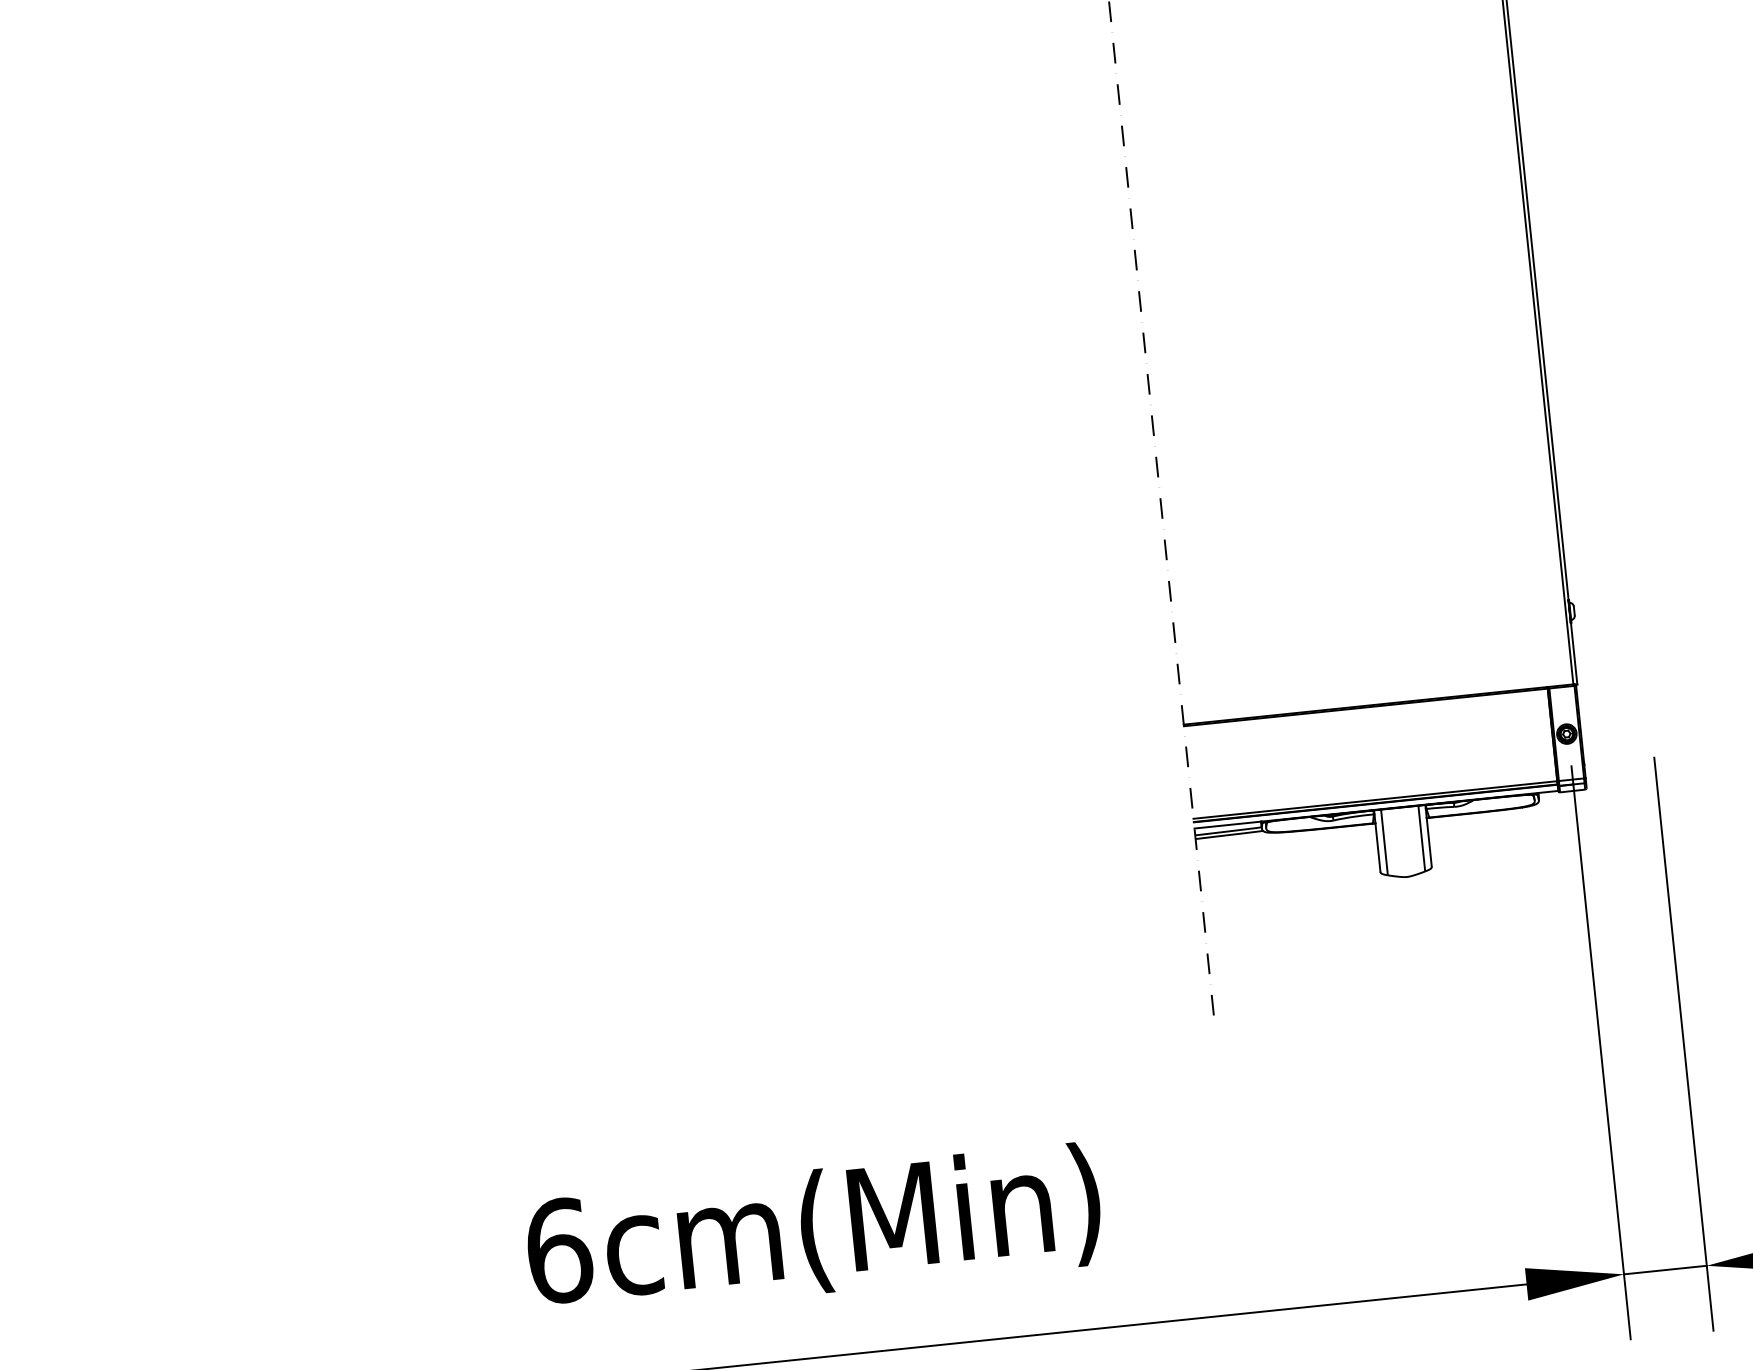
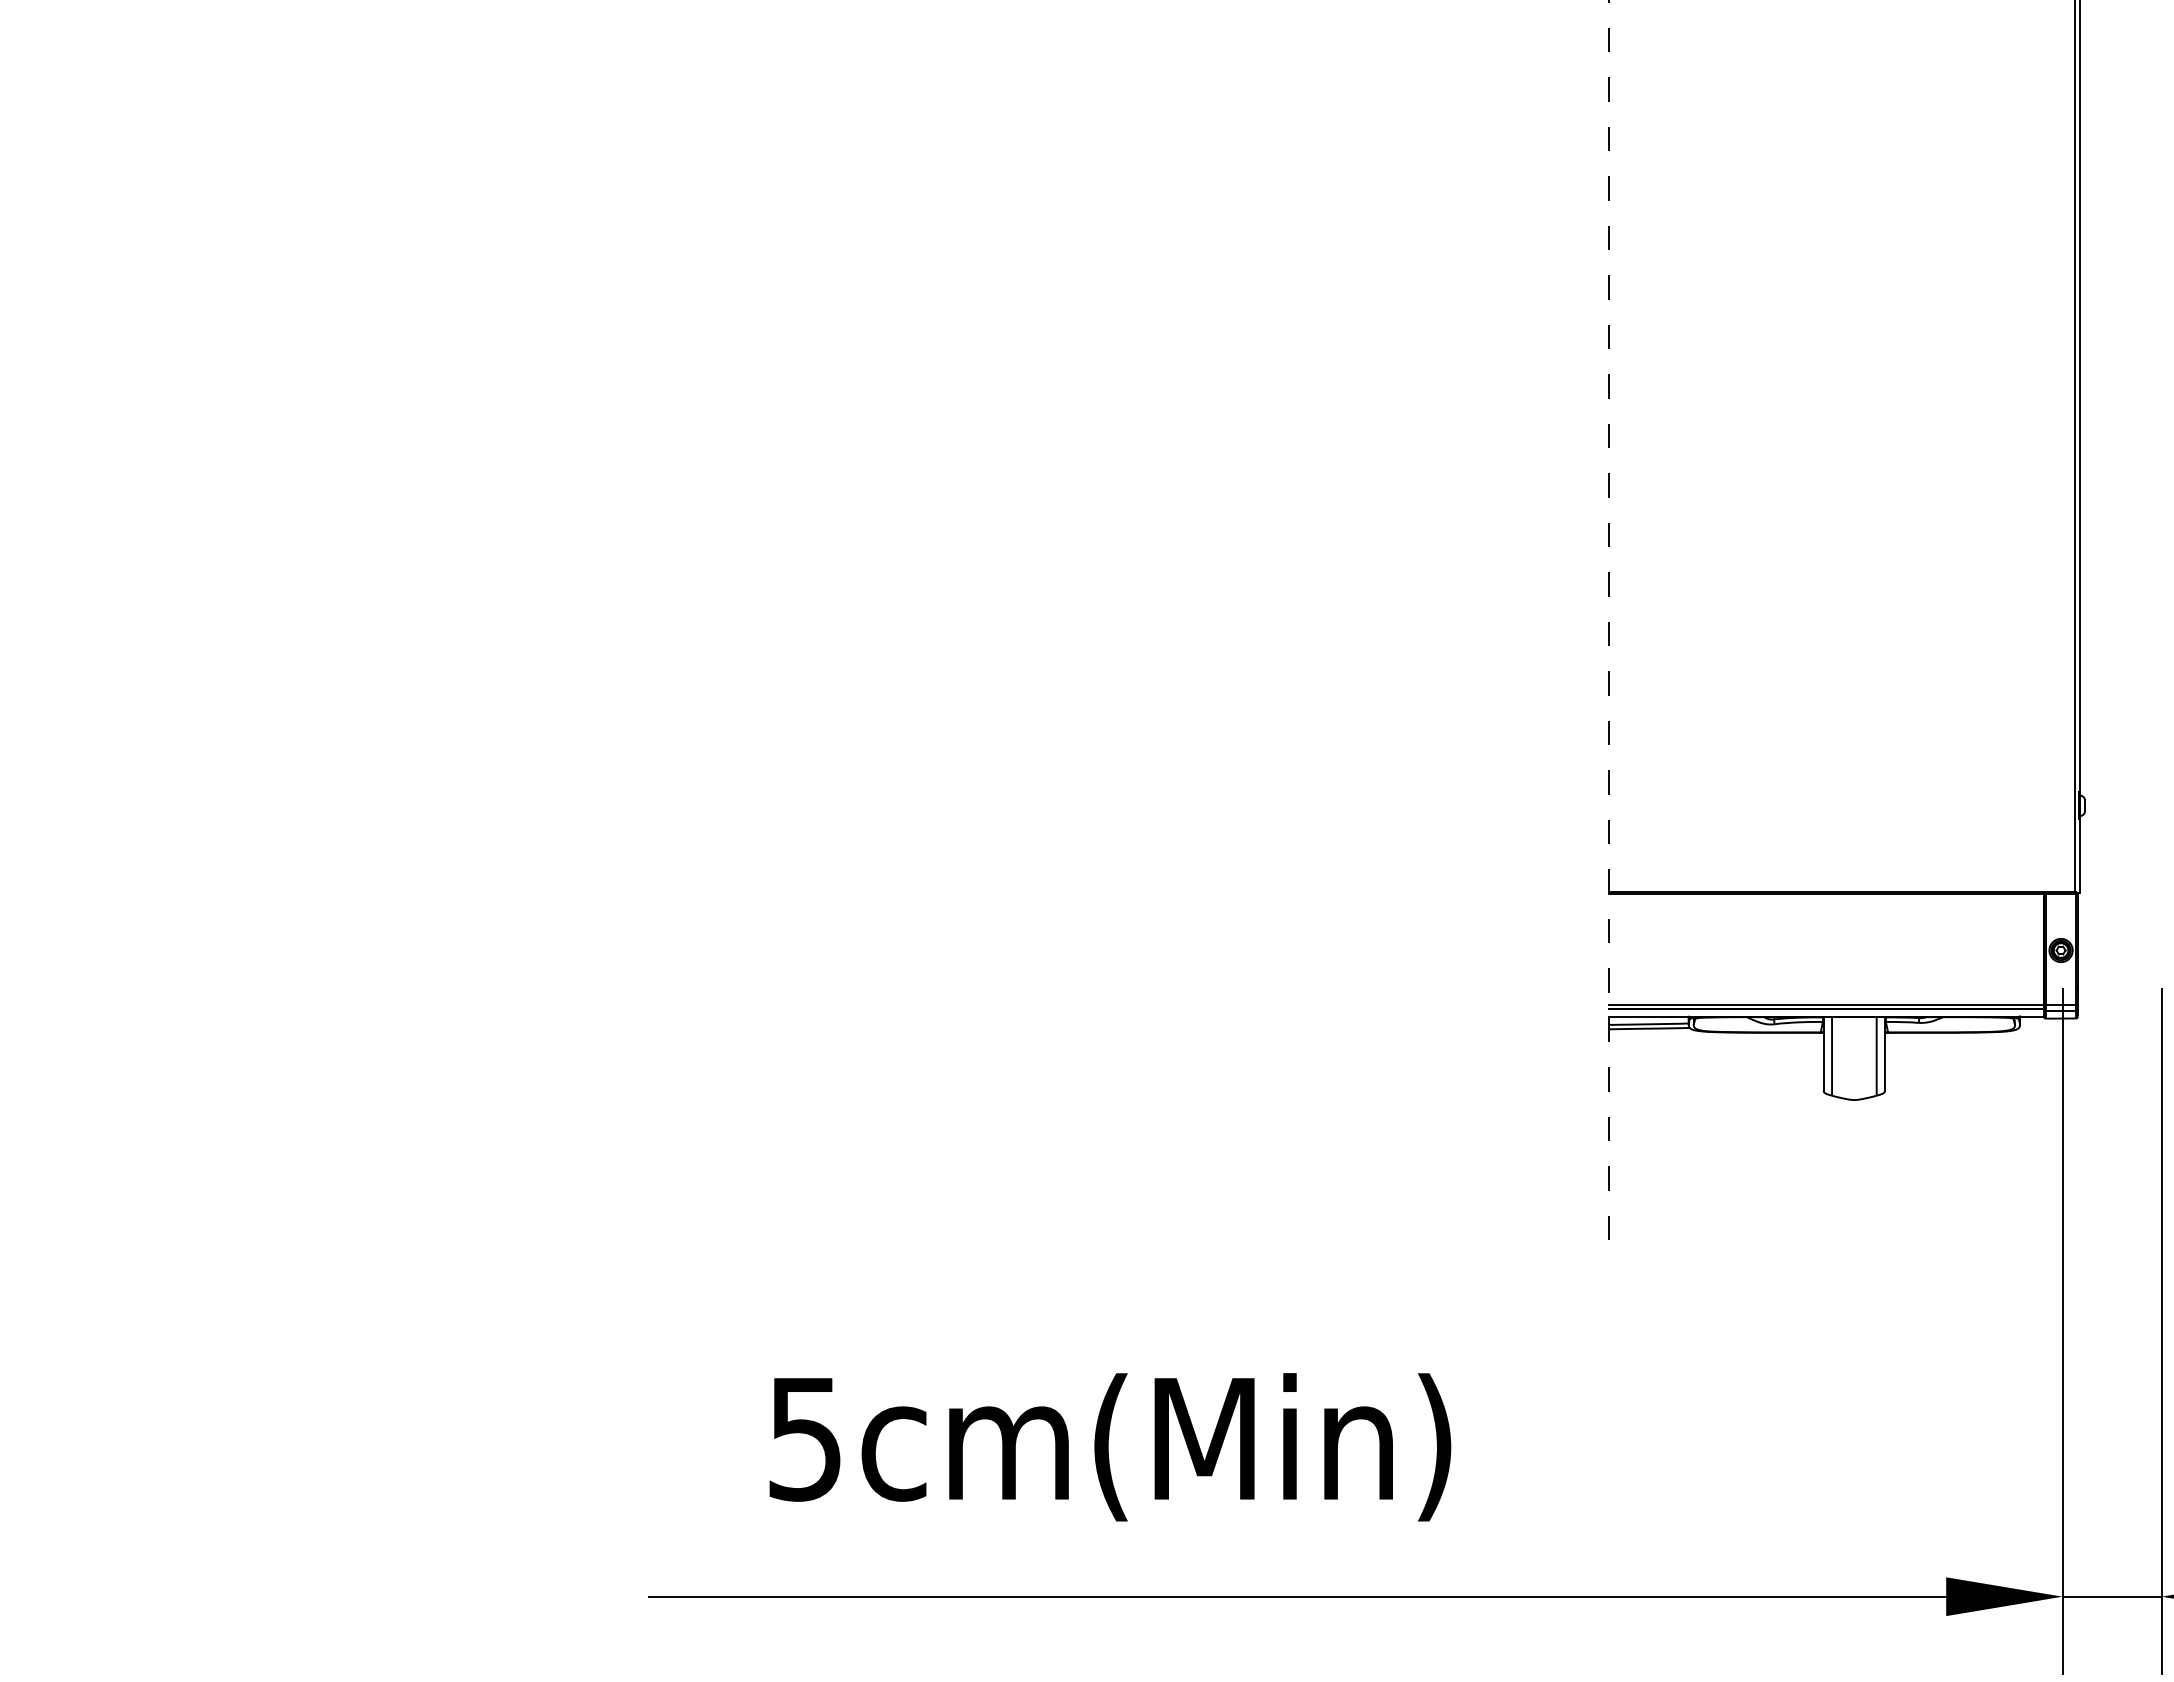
text: (559, 1250) -> (805, 1438), 6cm(Min) -> 5cm(Min)

